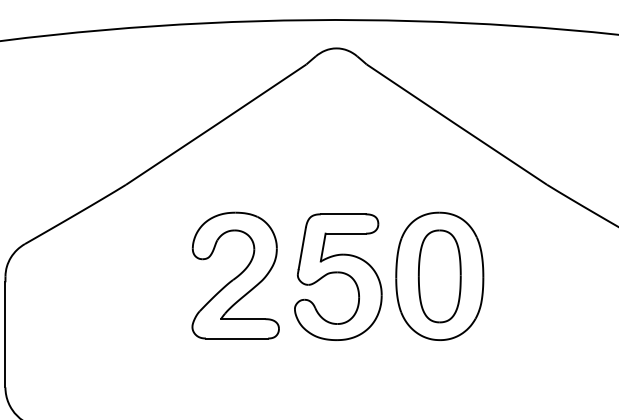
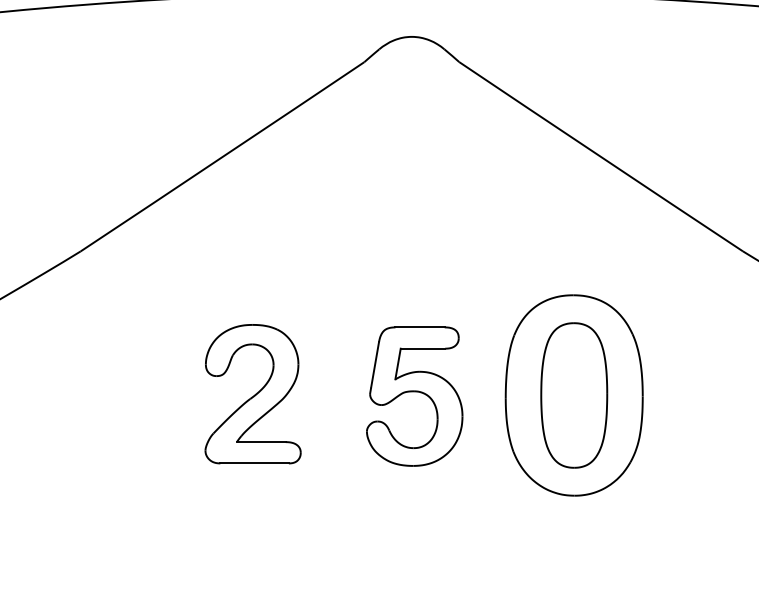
part: (235, 275) -> (252, 394), size x0.7
part: (338, 276) -> (414, 395), size x0.7

